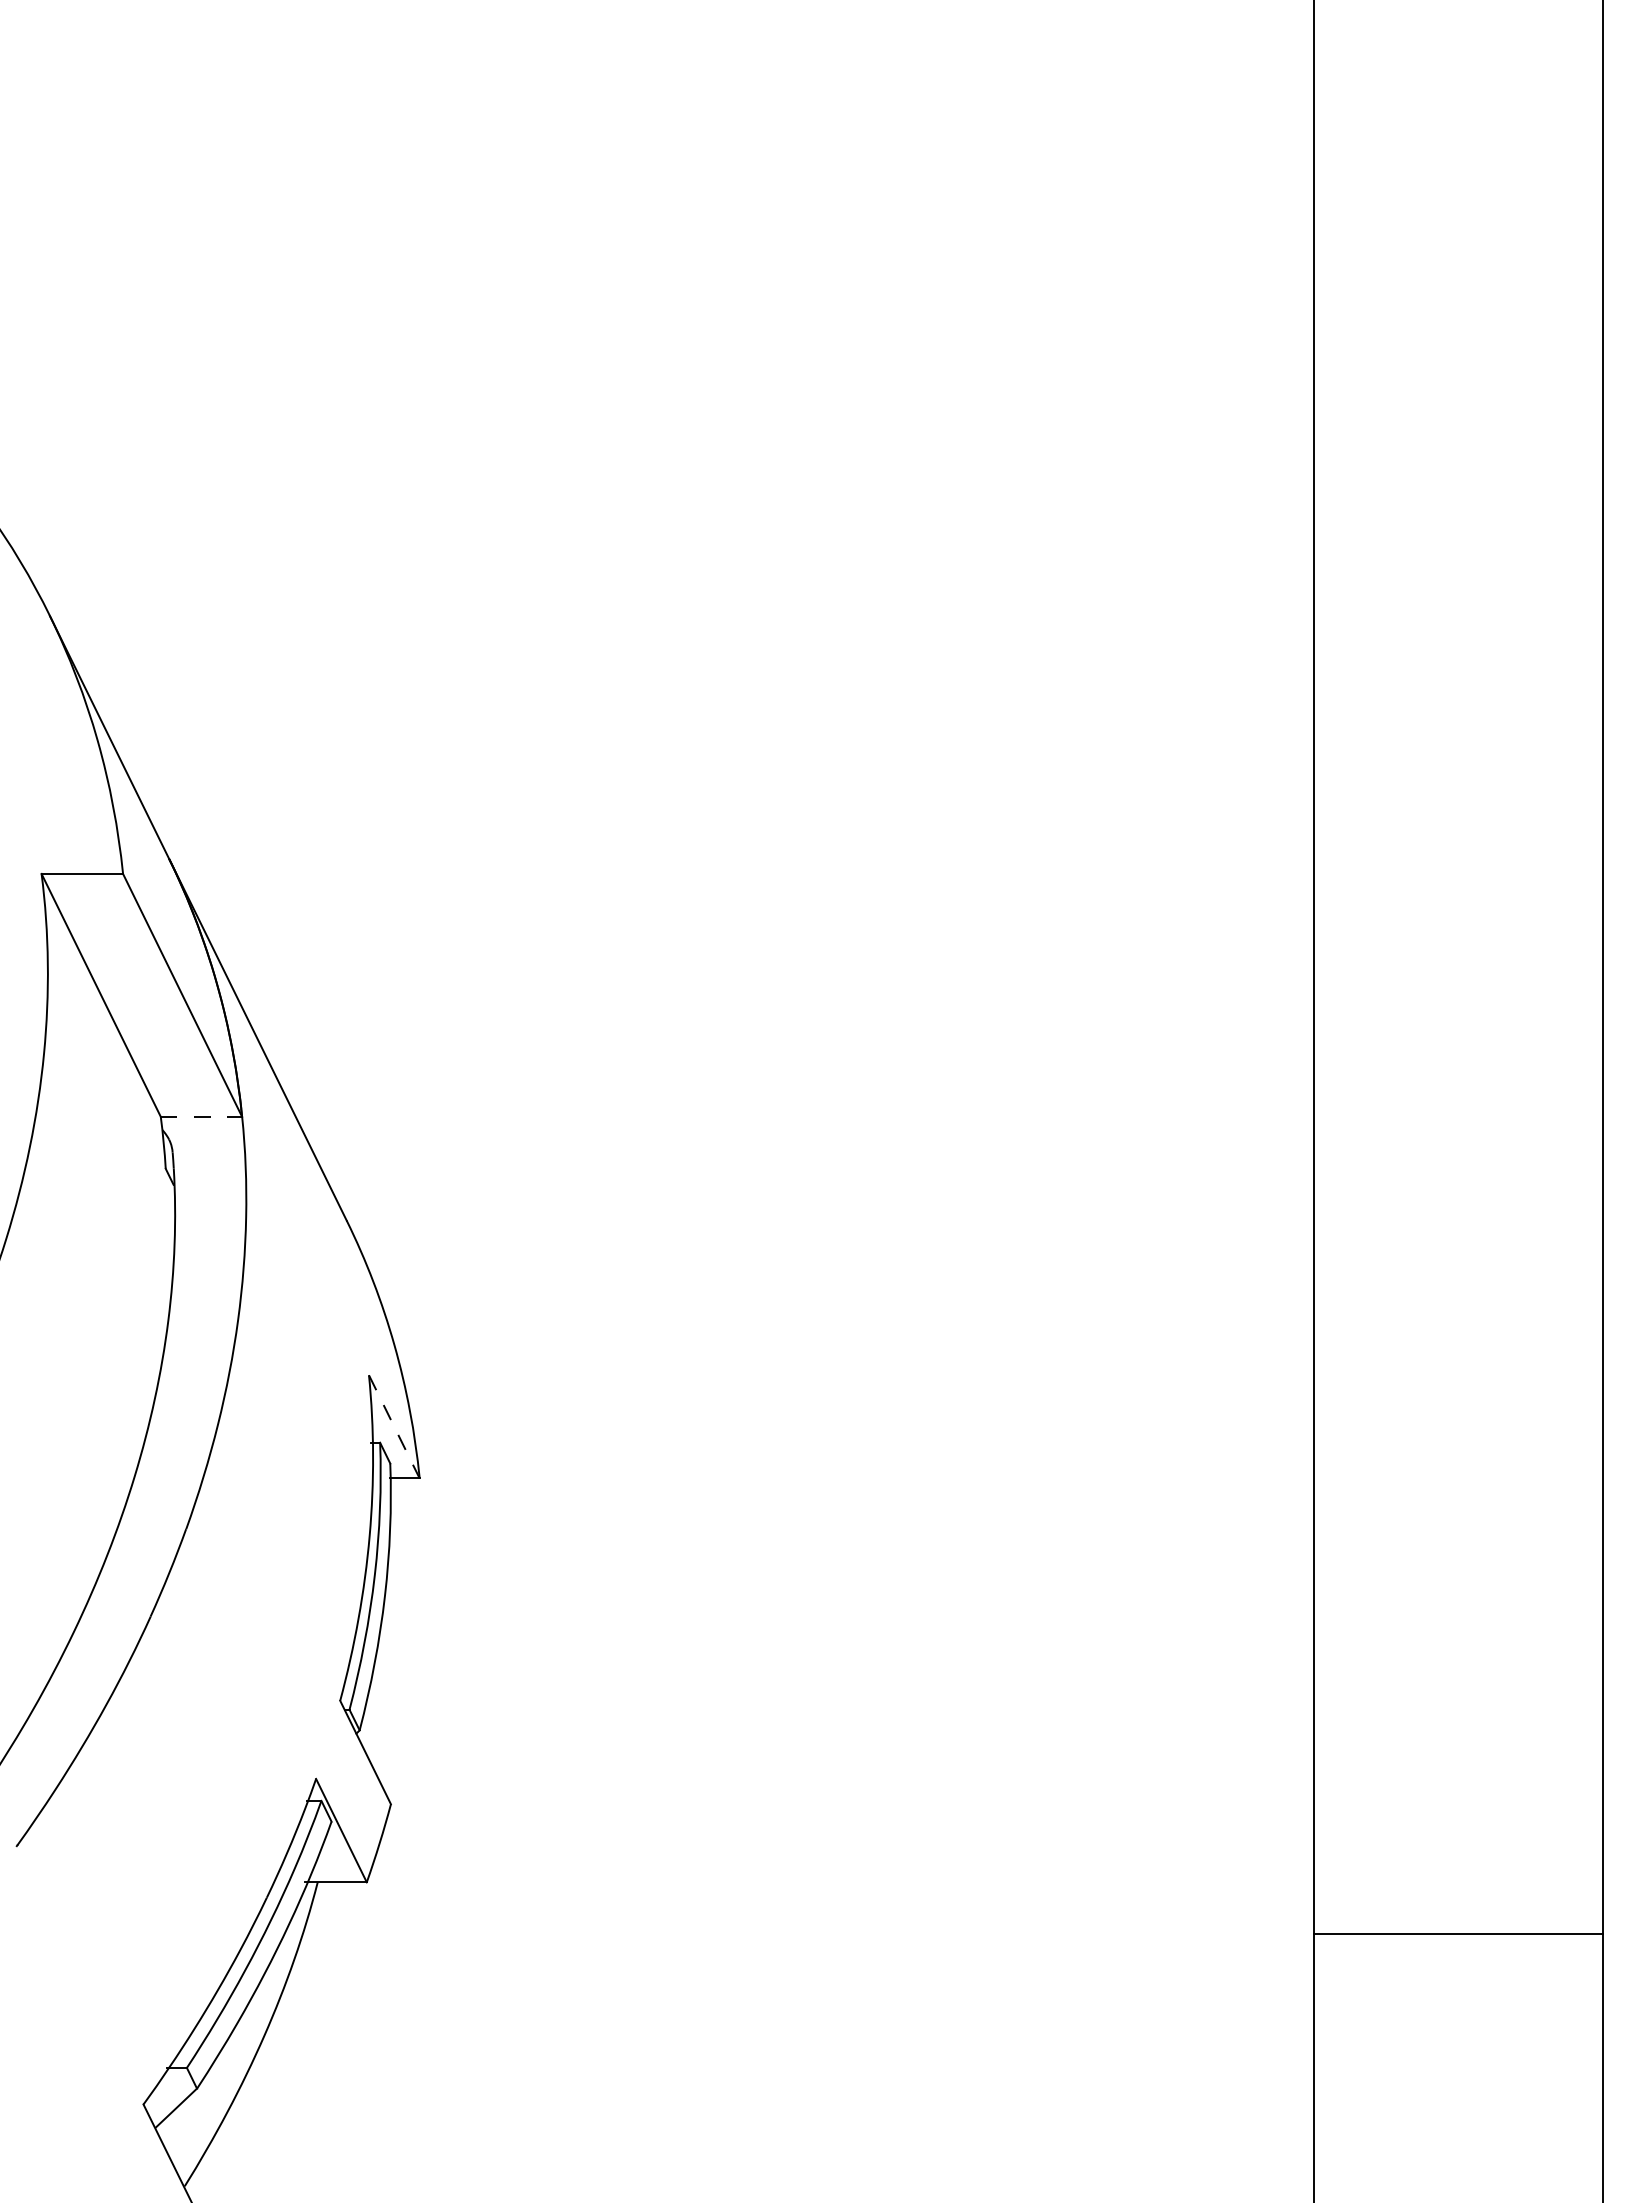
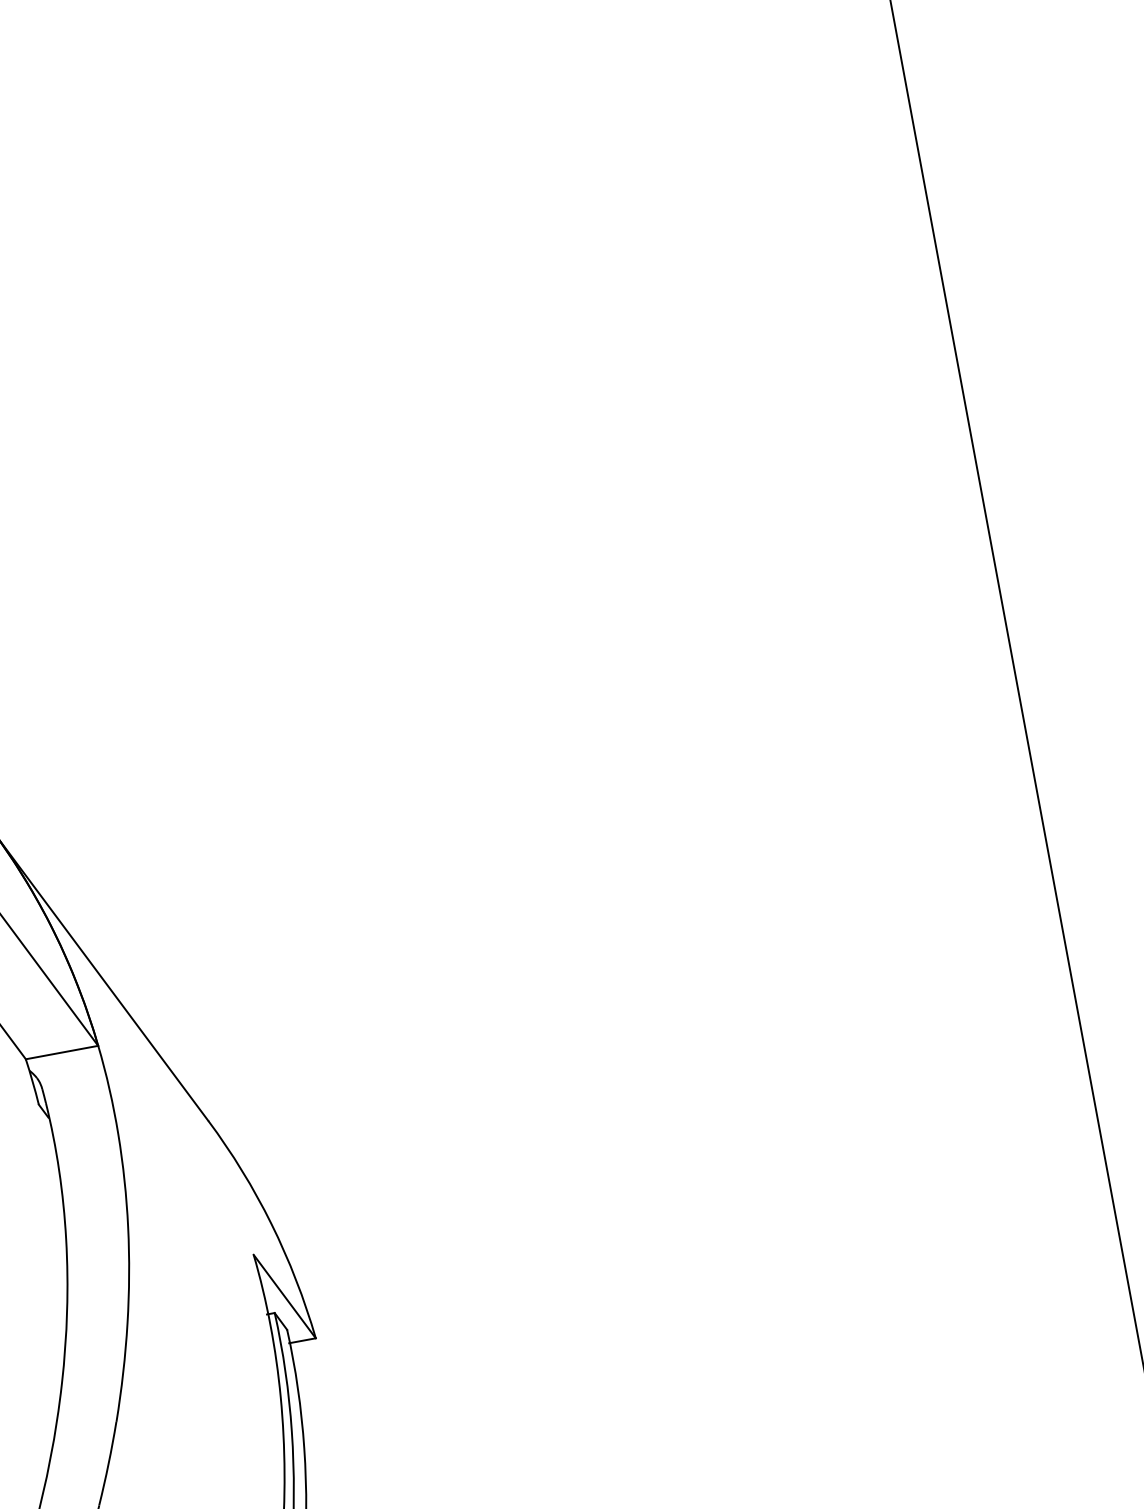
line: (201, 1116) -> (62, 1052), dashed -> solid
line: (394, 1426) -> (284, 1296), dashed -> solid

